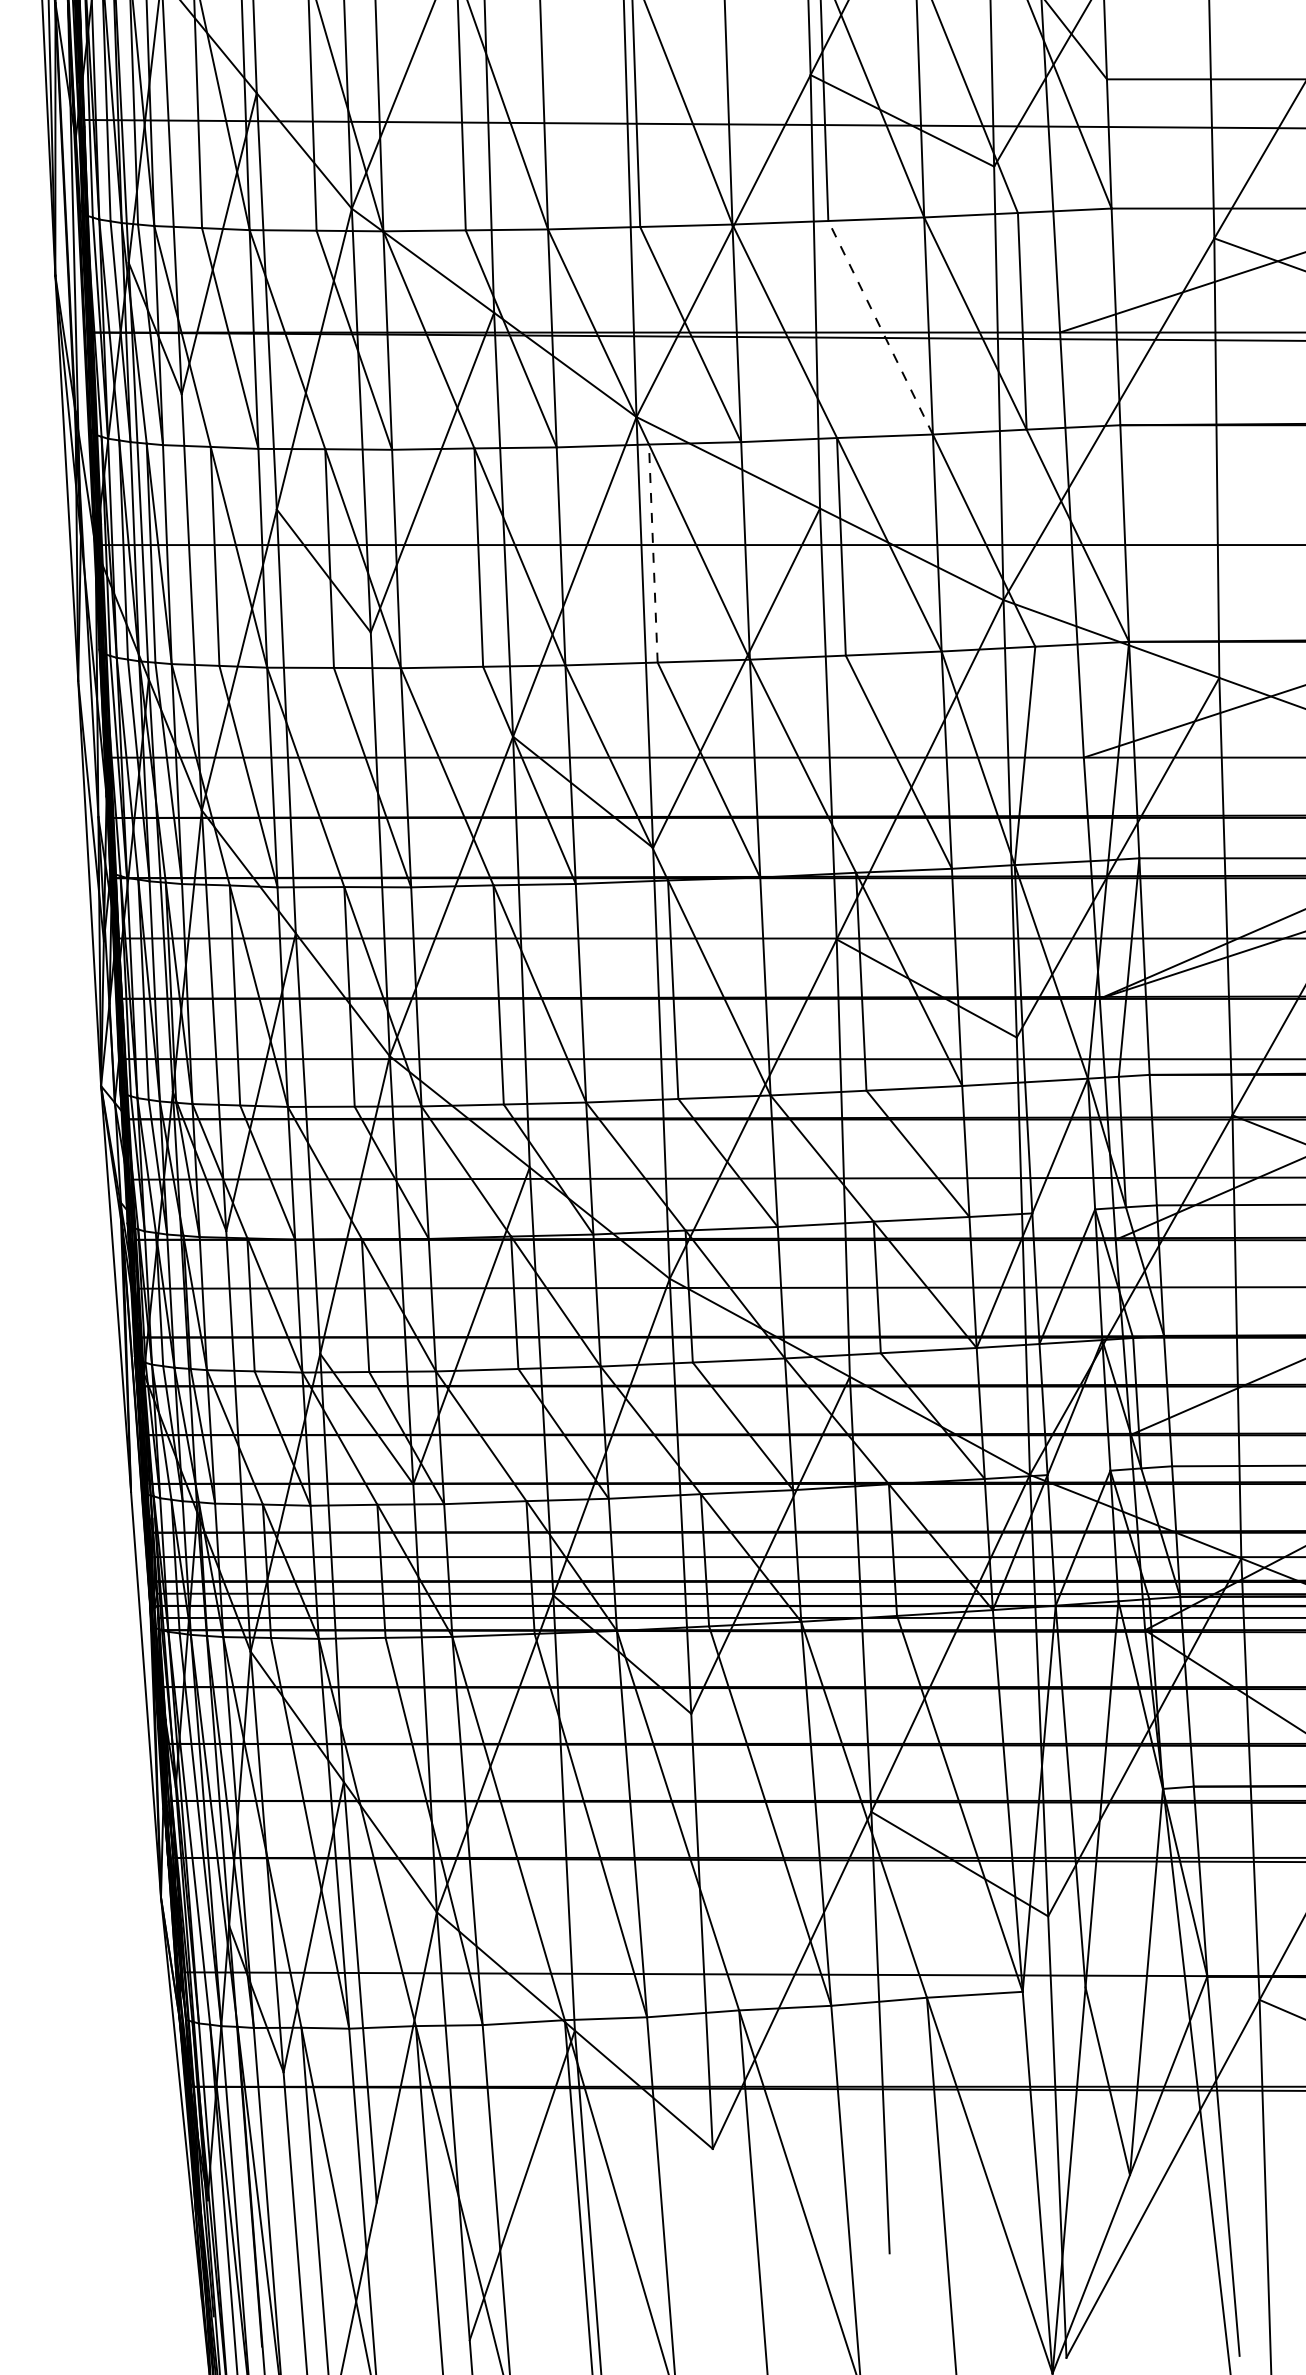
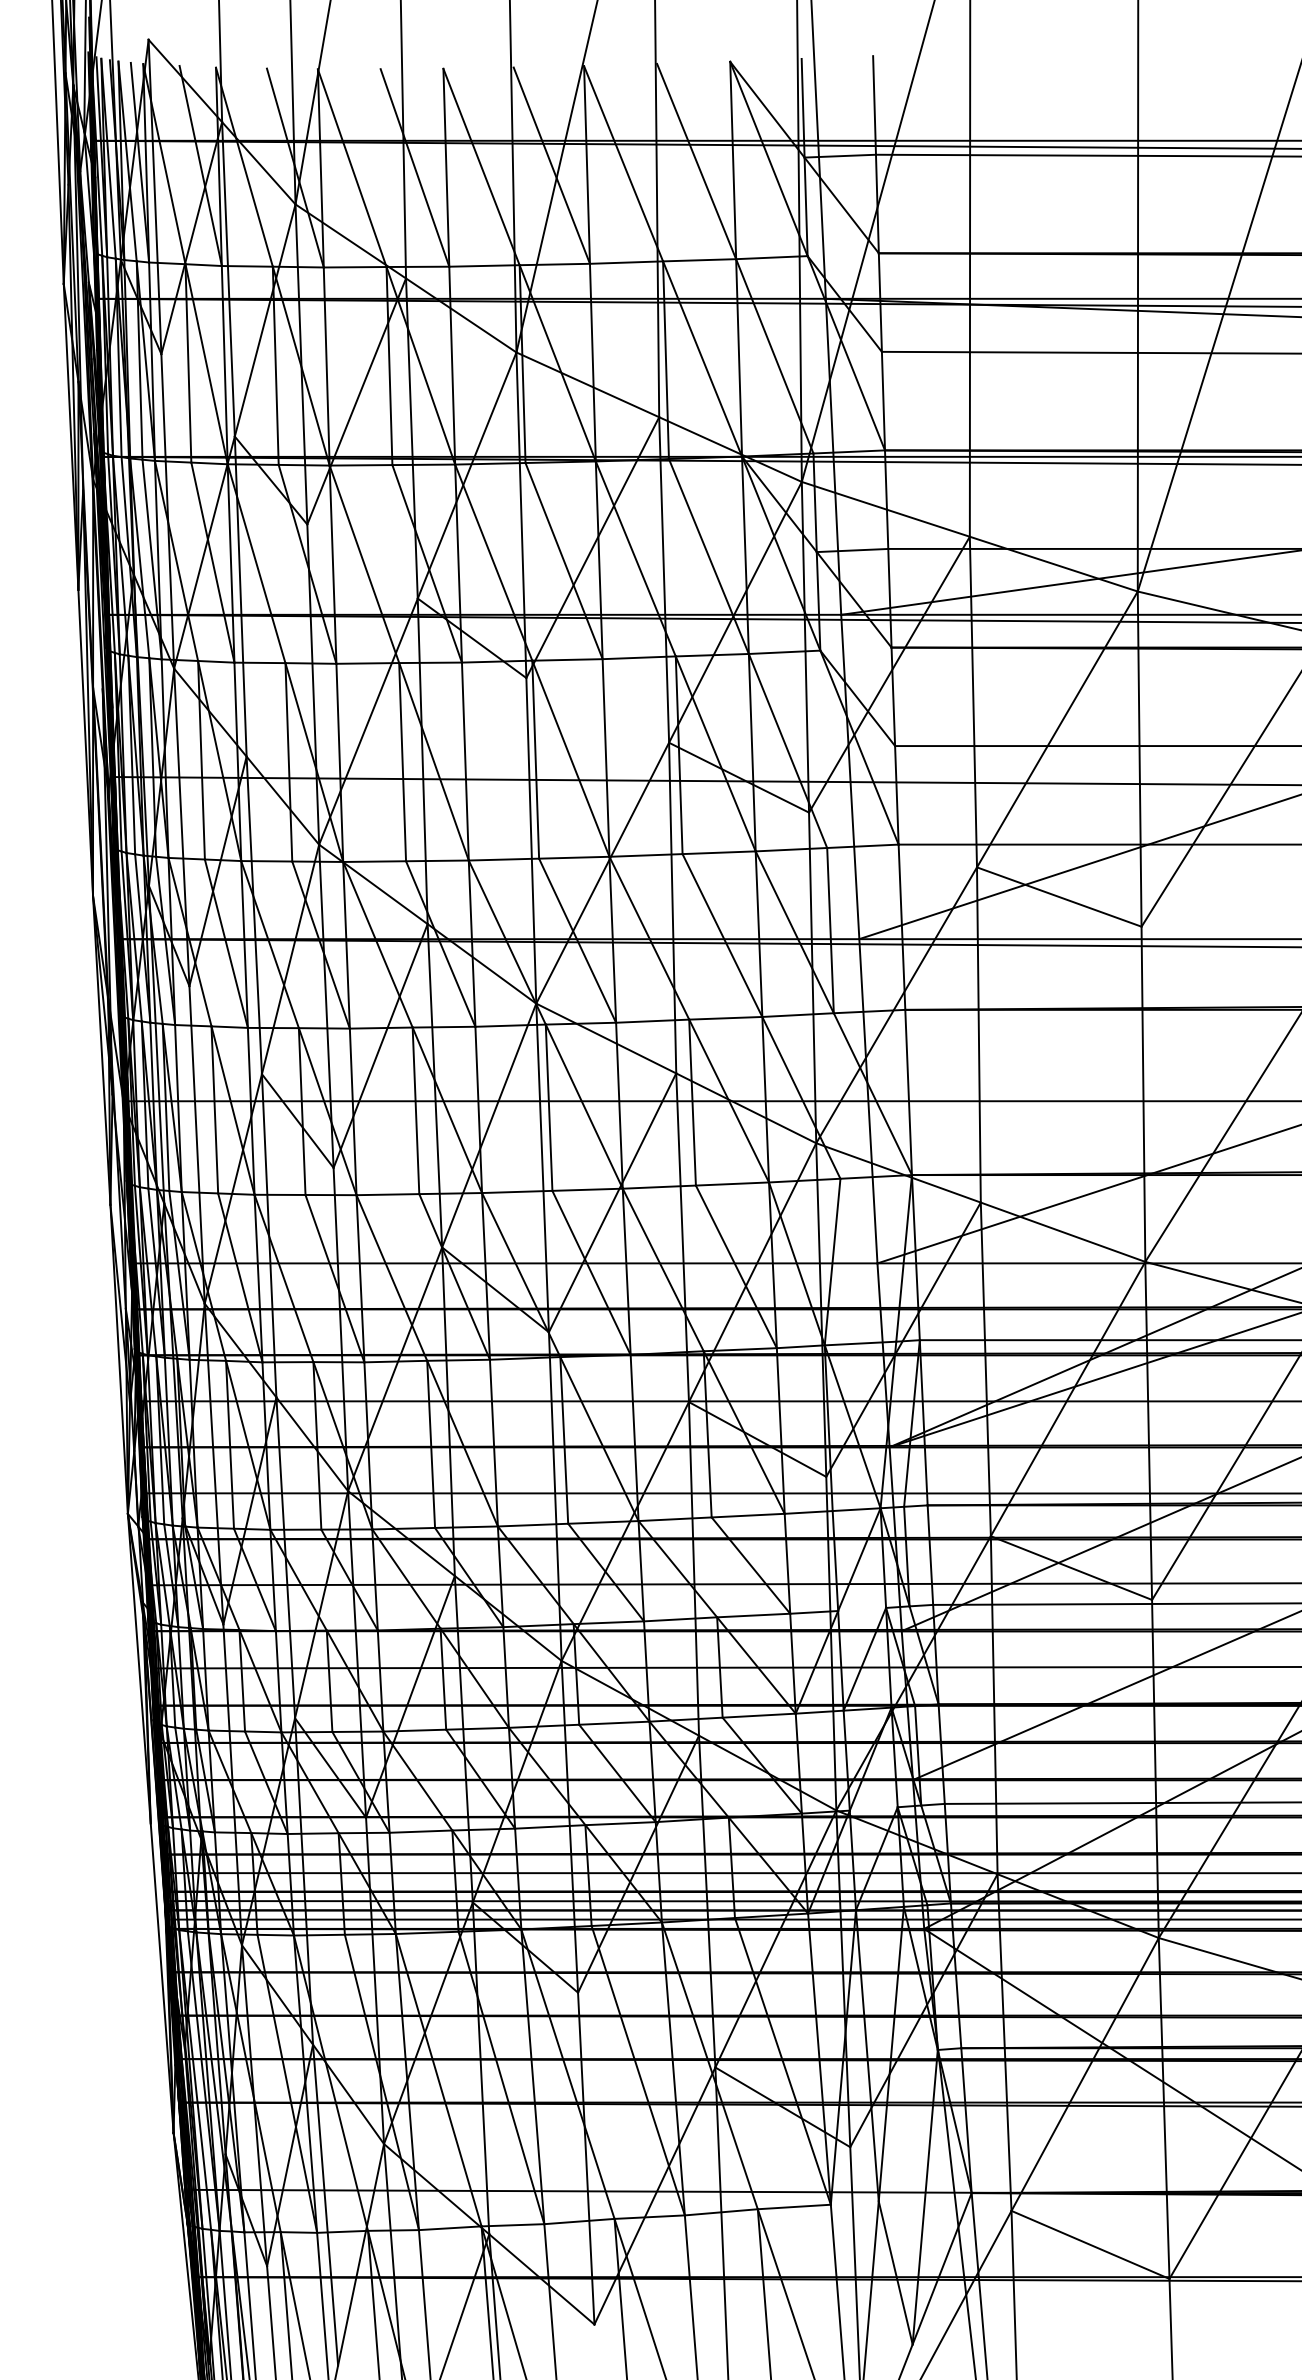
line: (880, 327) -> (722, 935), dashed -> solid
line: (653, 553) -> (549, 1107), dashed -> solid

